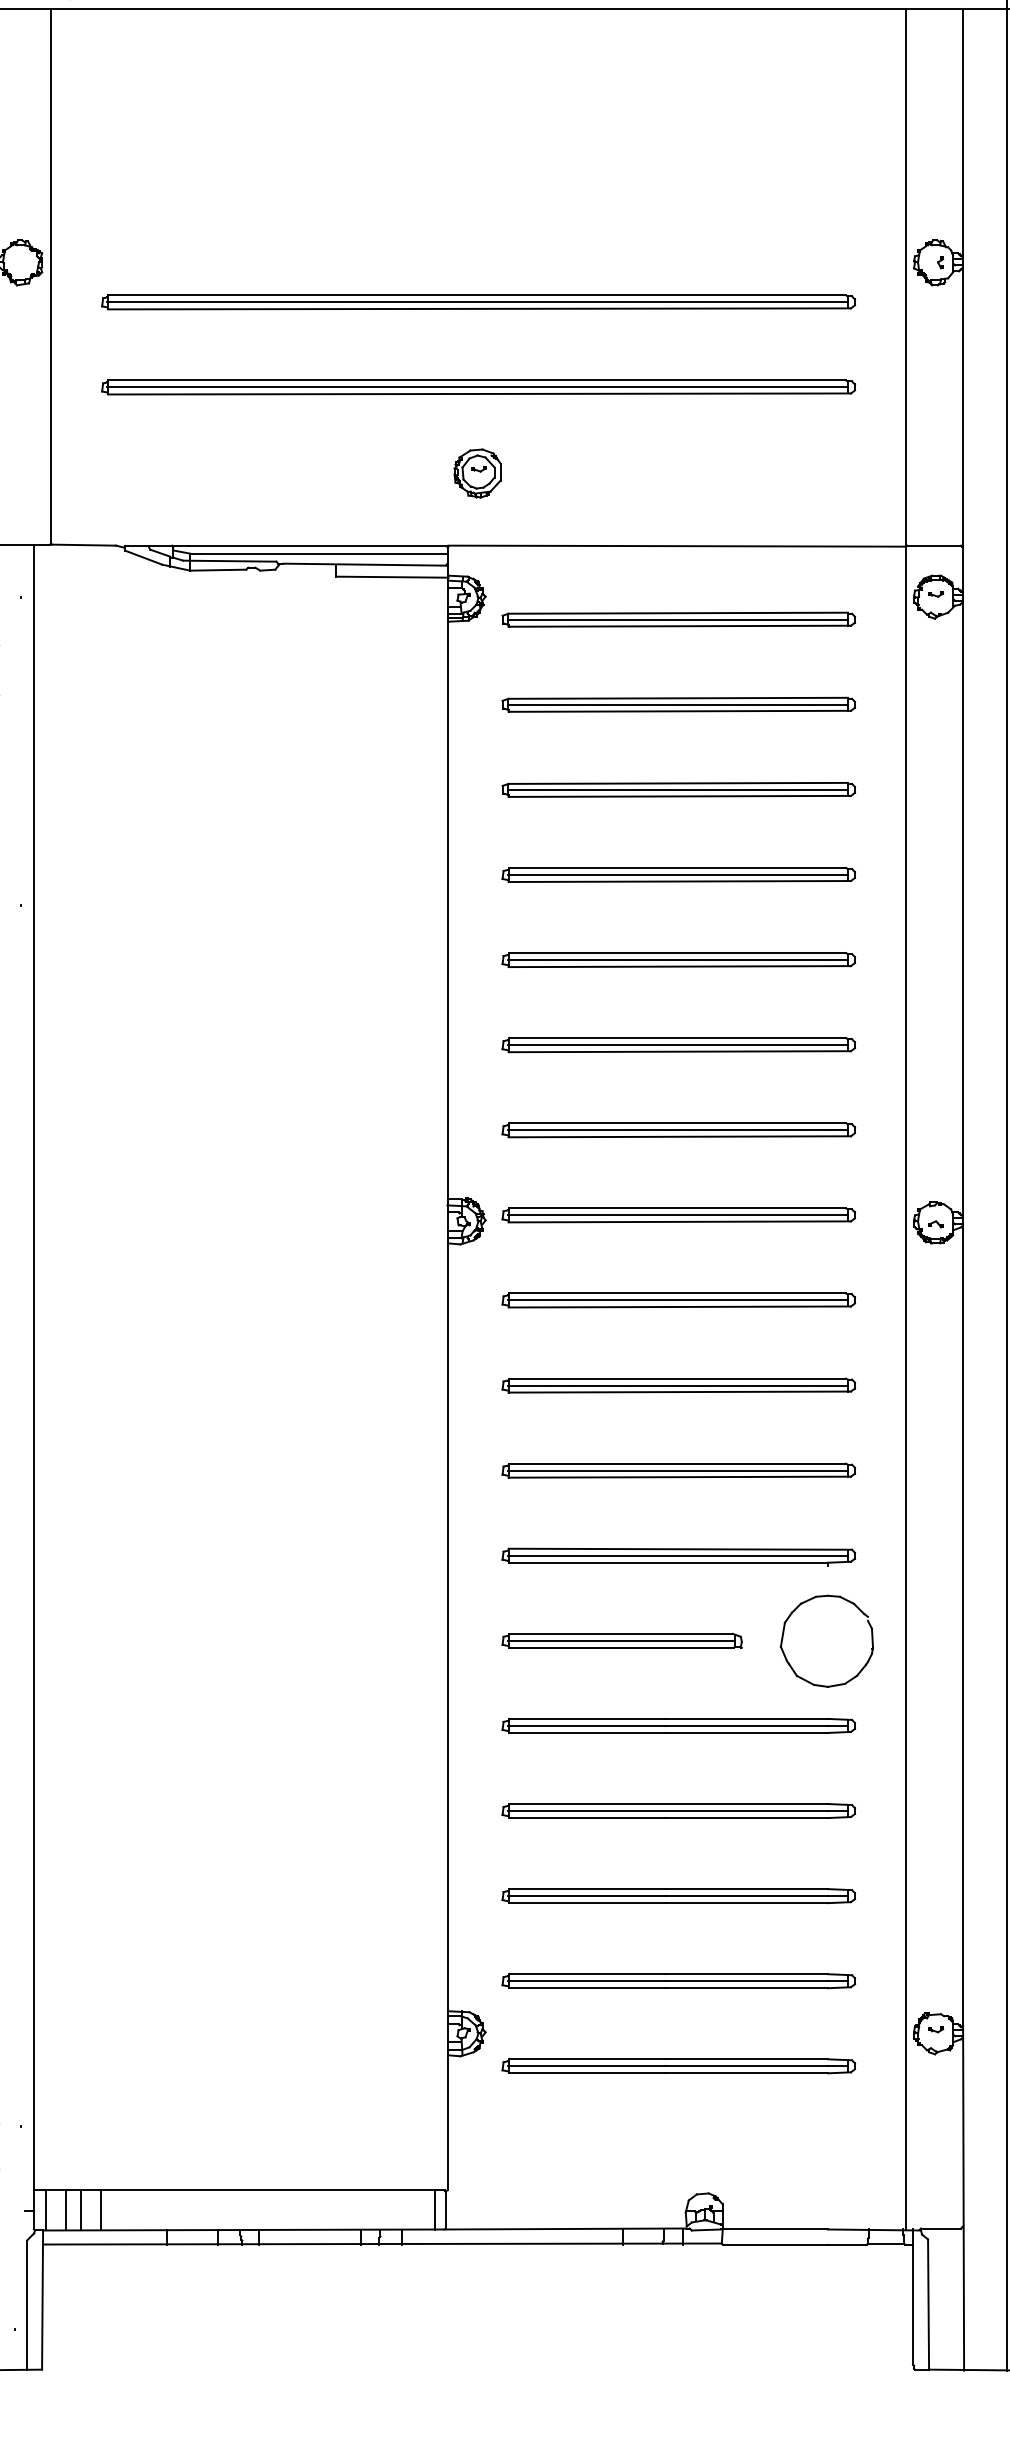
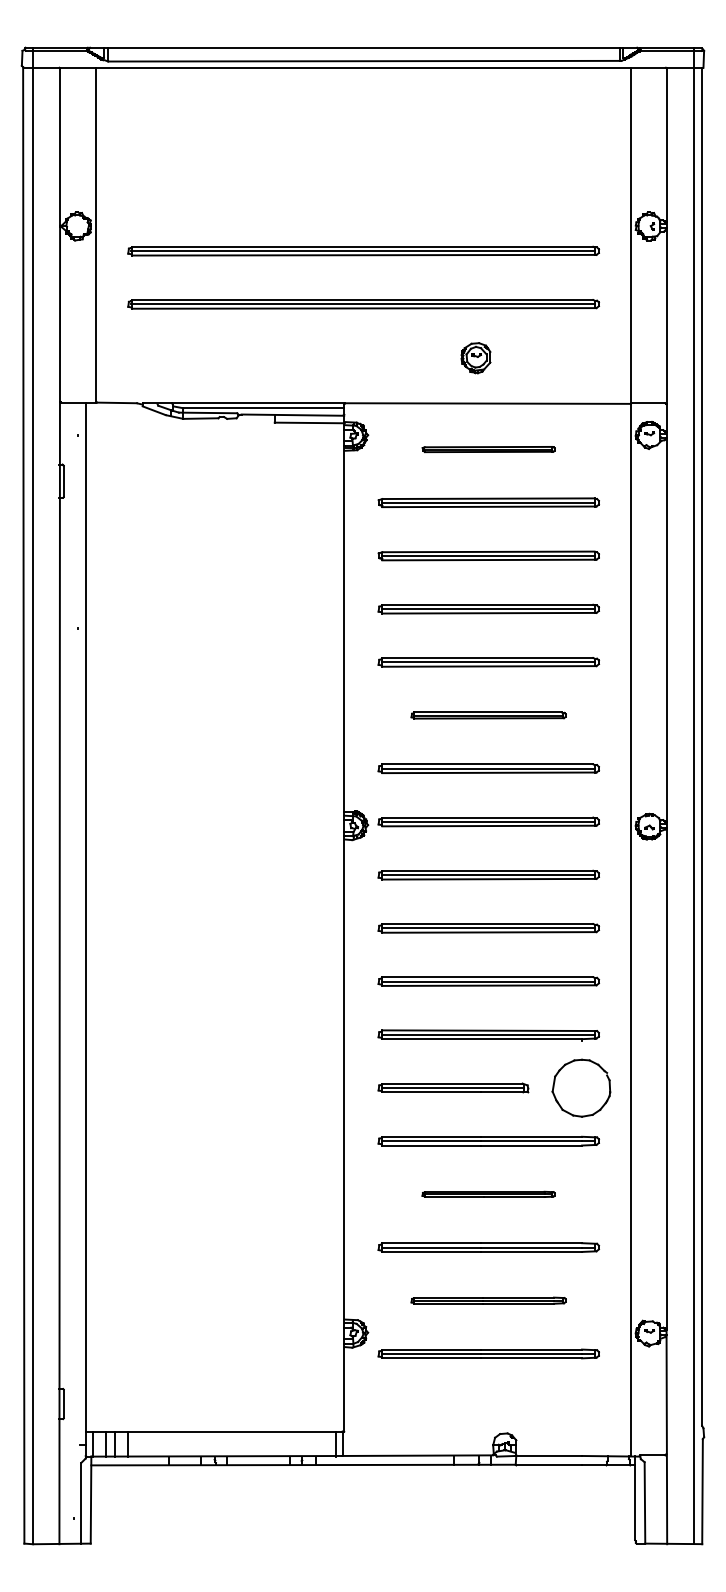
part: (476, 474) -> (475, 358), moved
part: (678, 619) -> (488, 449), size x0.6
part: (678, 1045) -> (488, 715), size x0.7
part: (678, 1811) -> (488, 1194), size x0.6
part: (678, 1980) -> (488, 1300), size x0.7

